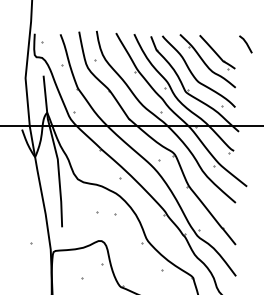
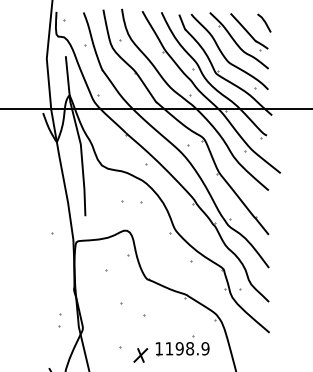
line: (245, 43) -> (264, 22), moved

